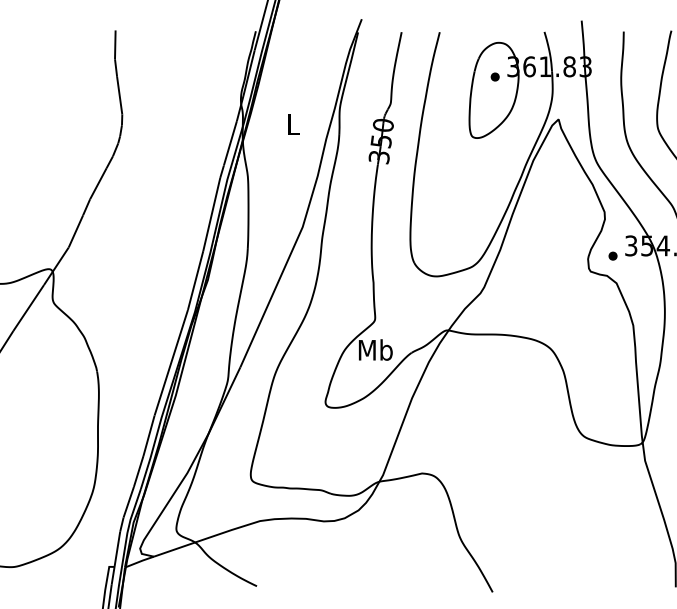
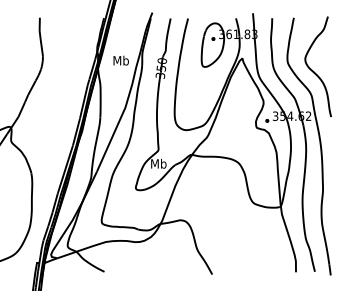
text: (291, 124) -> (120, 60), L -> Mb

